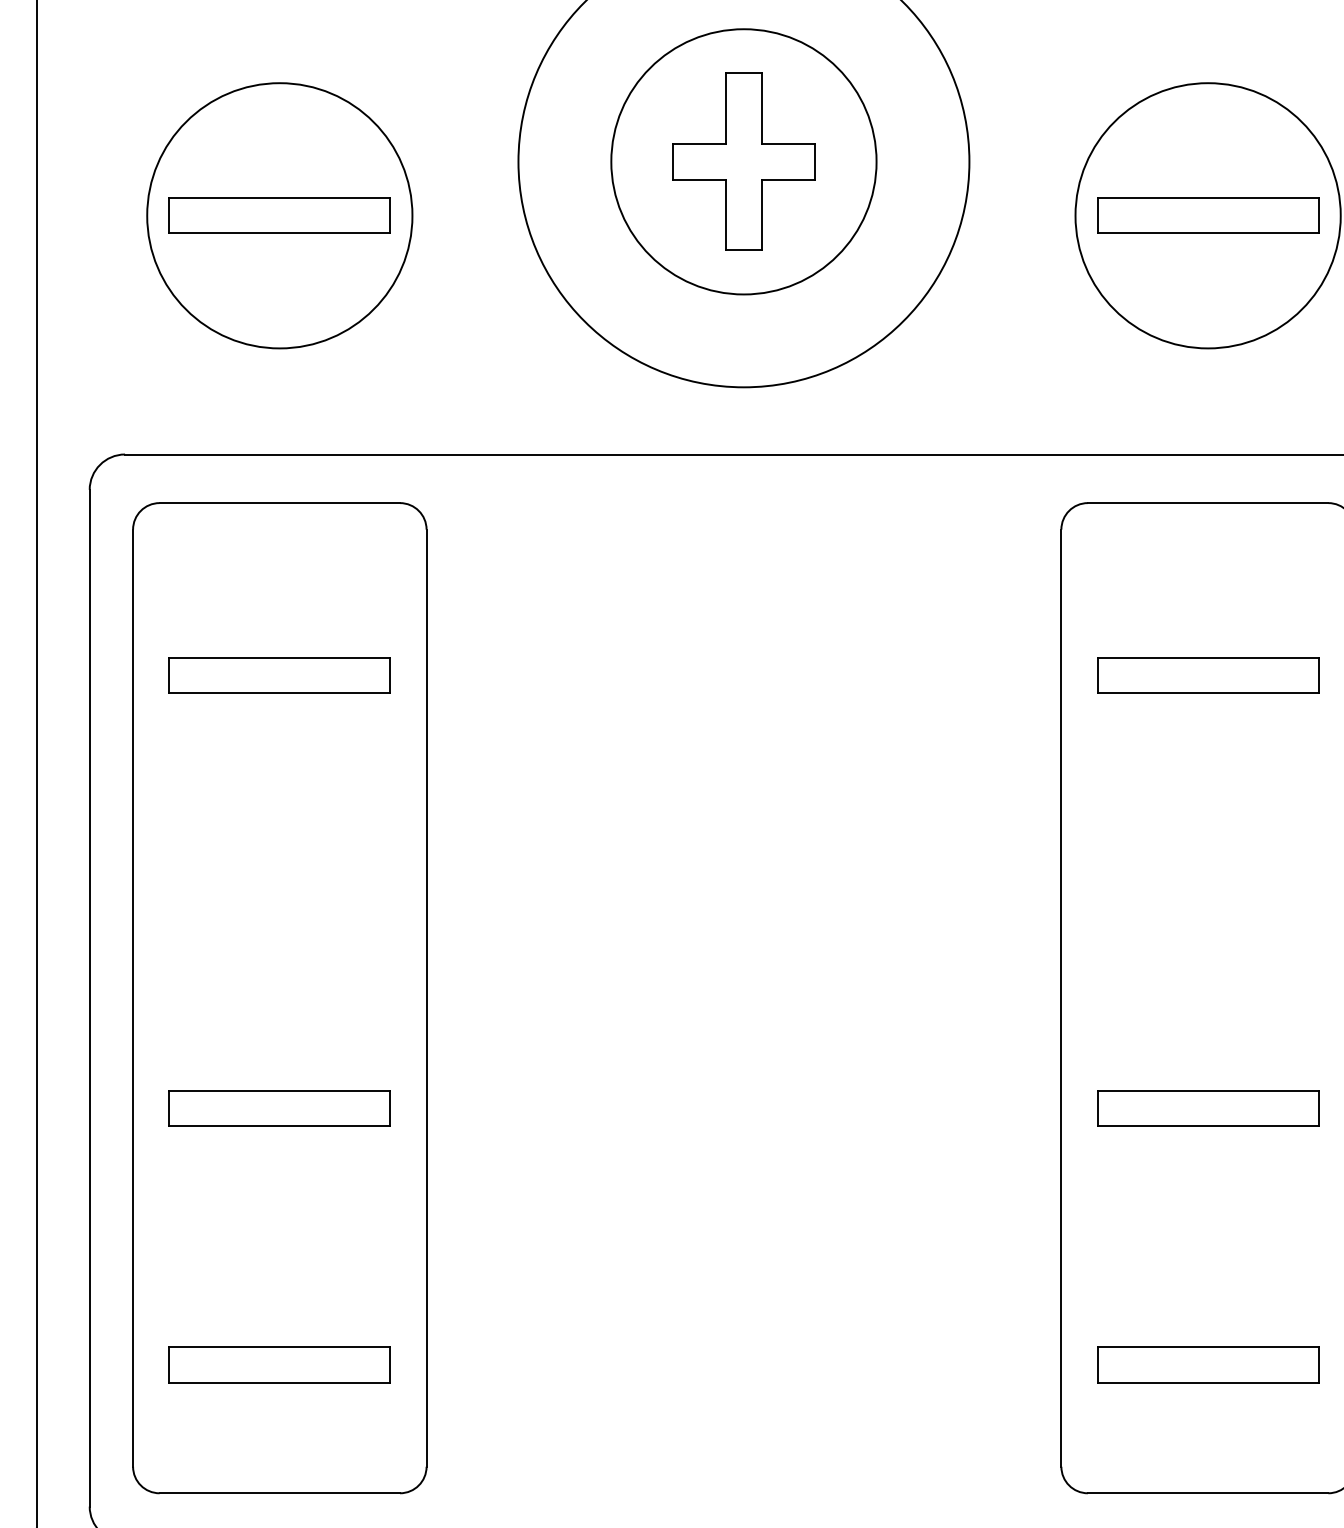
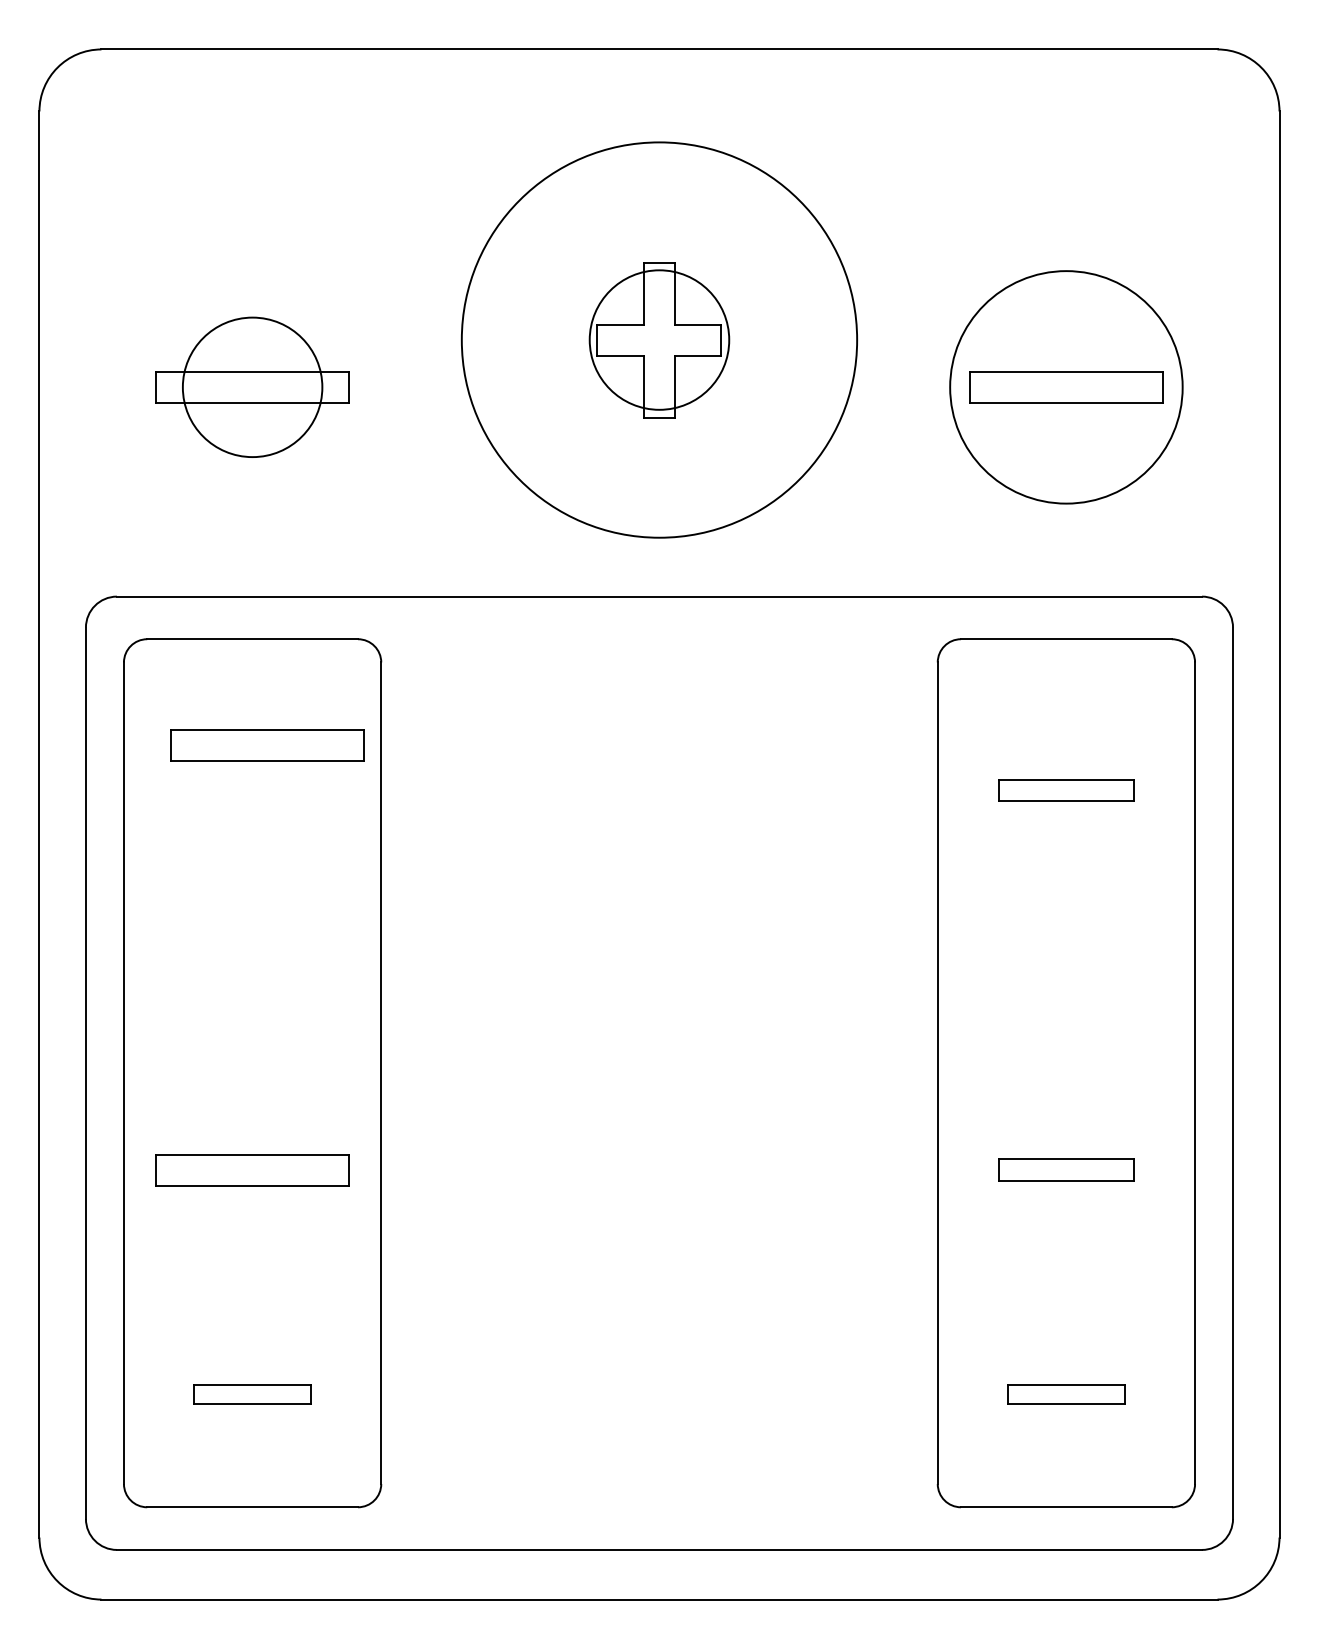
circle: (743, 161) -> (659, 339), size x0.6
circle: (279, 215) -> (252, 387), size x0.6
part: (279, 675) -> (267, 745), moved
part: (1208, 675) -> (1066, 790), size x0.7
part: (1208, 1109) -> (1066, 1170), size x0.7
part: (279, 1364) -> (252, 1394), size x0.6
part: (1208, 1364) -> (1066, 1394), size x0.6

